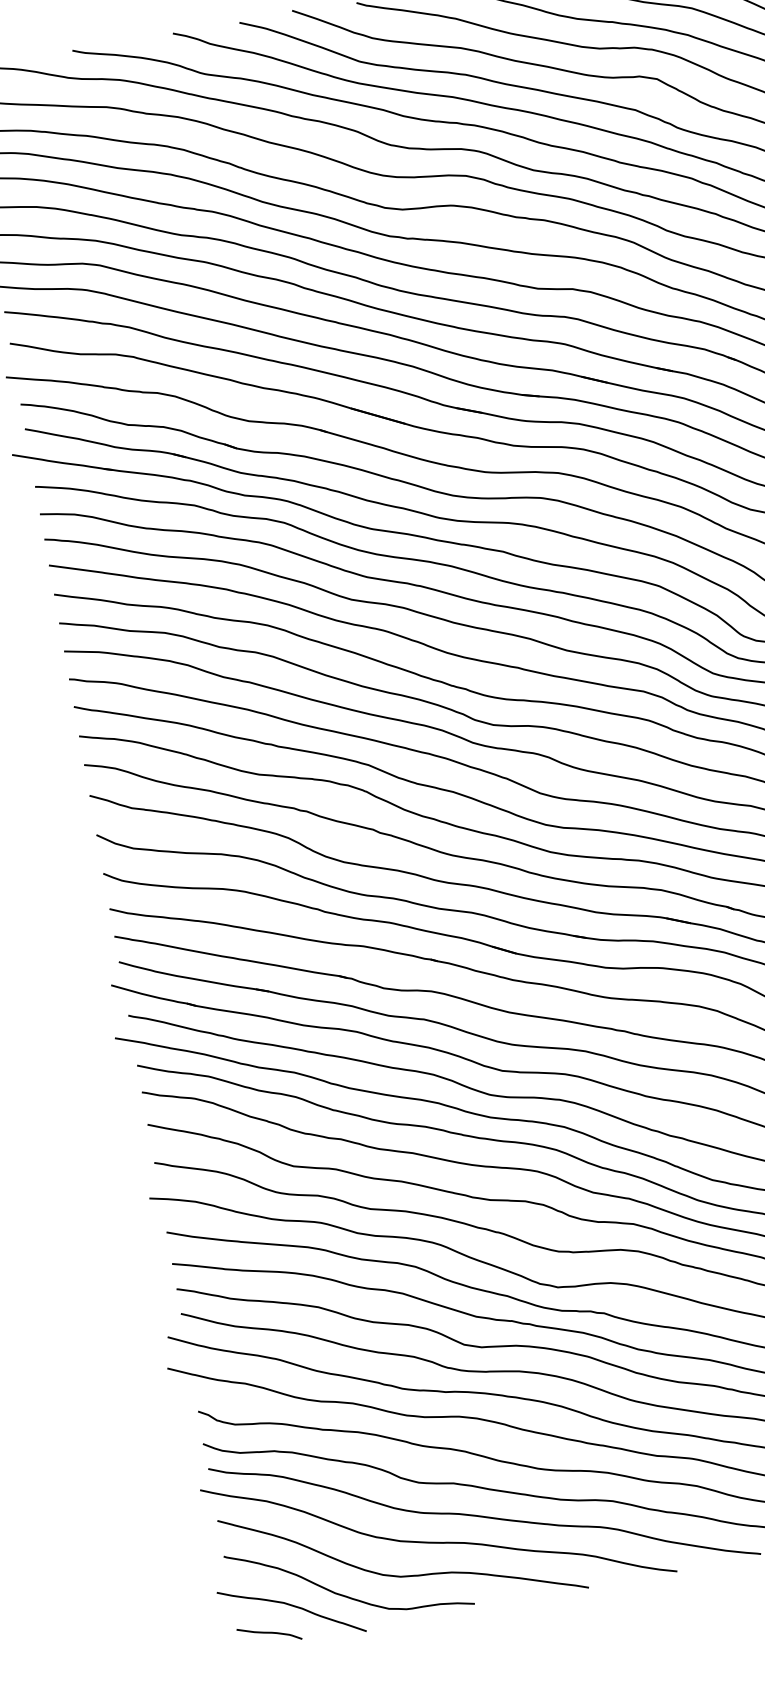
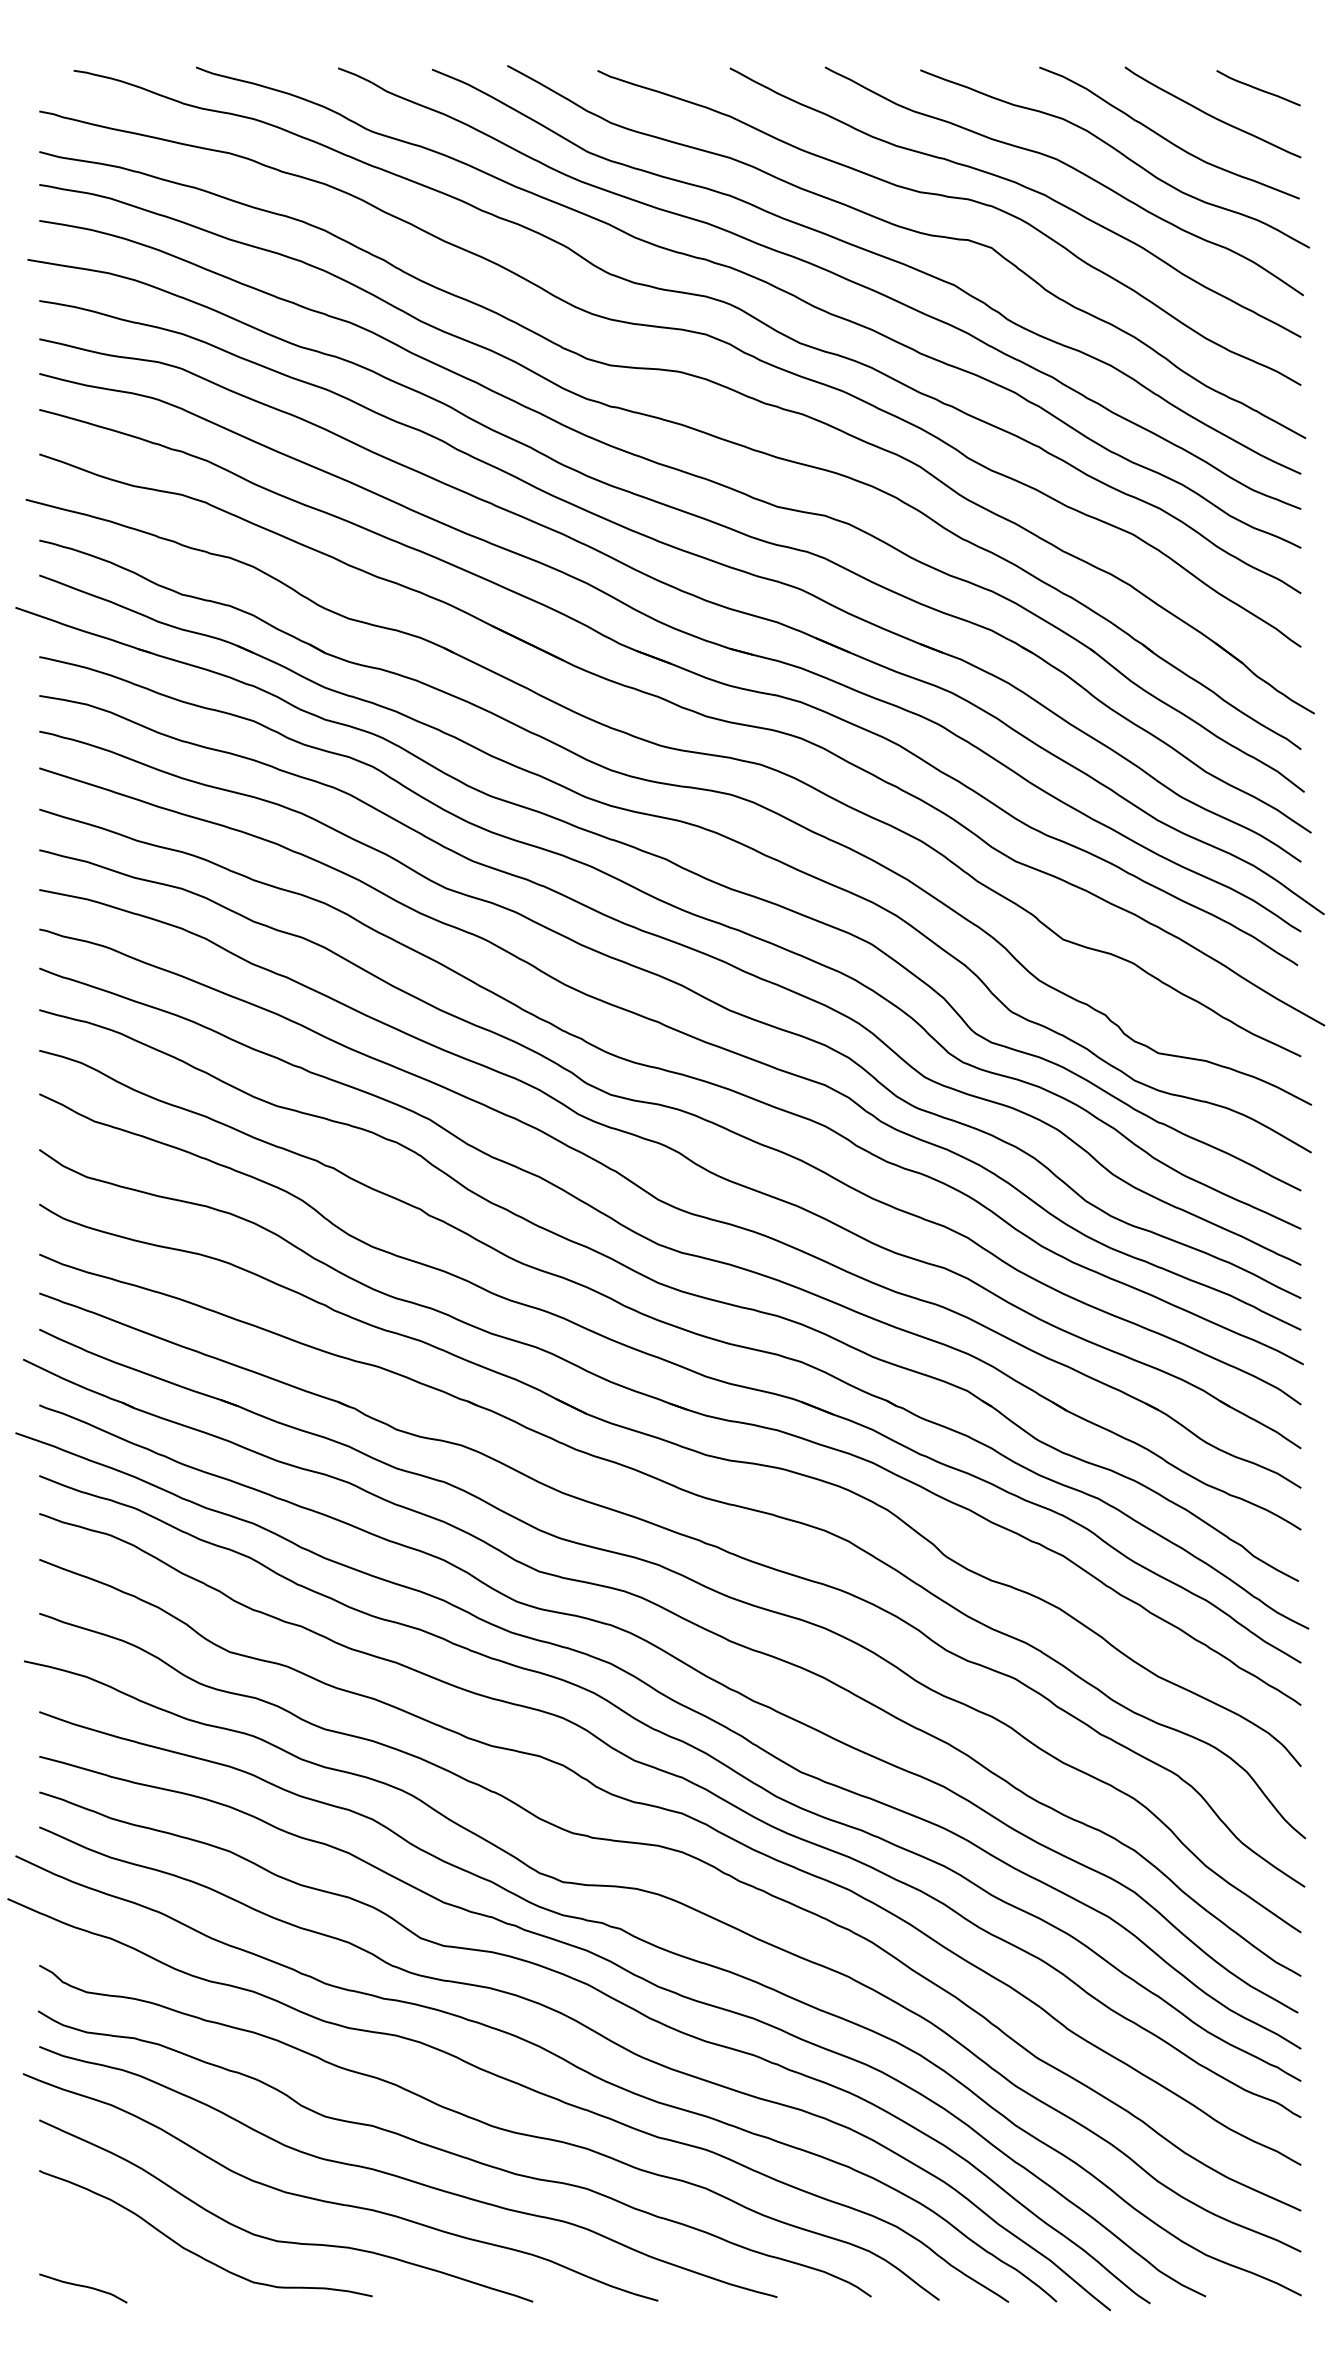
curve: (293, 1606) -> (122, 2256), removed

